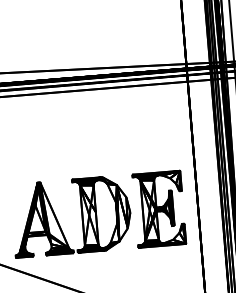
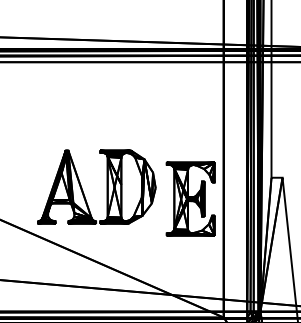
part: (158, 208) -> (190, 198), moved

